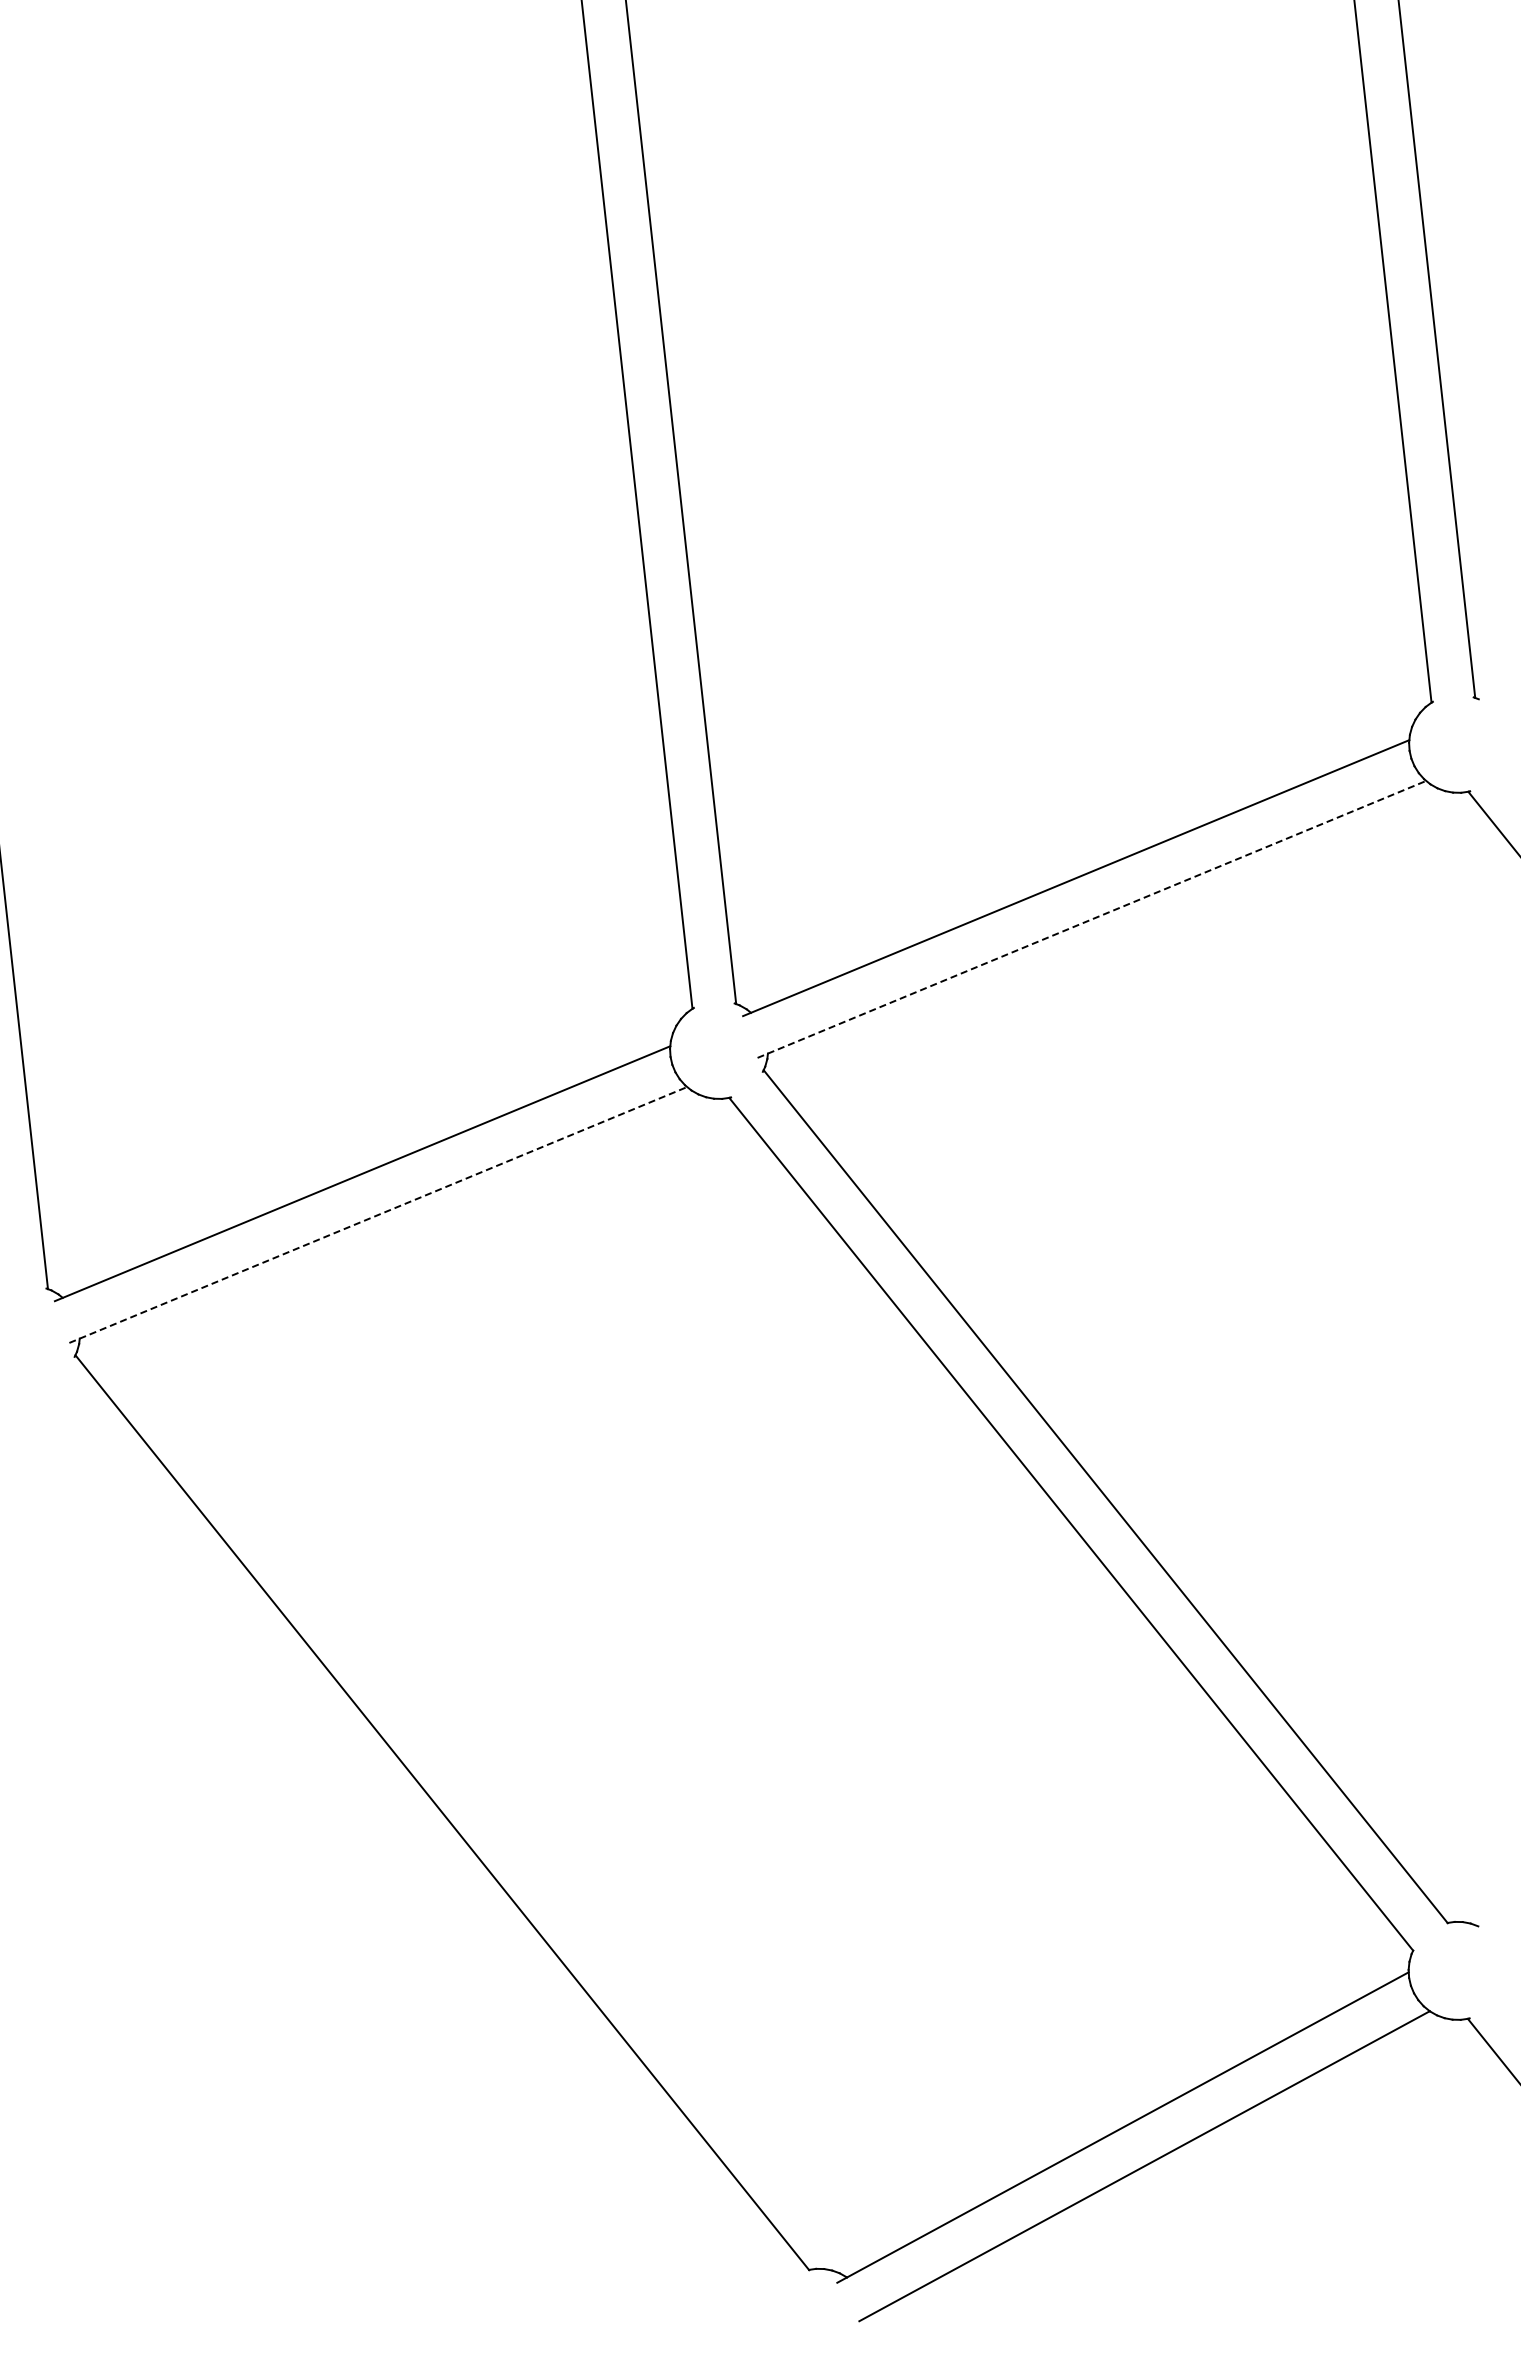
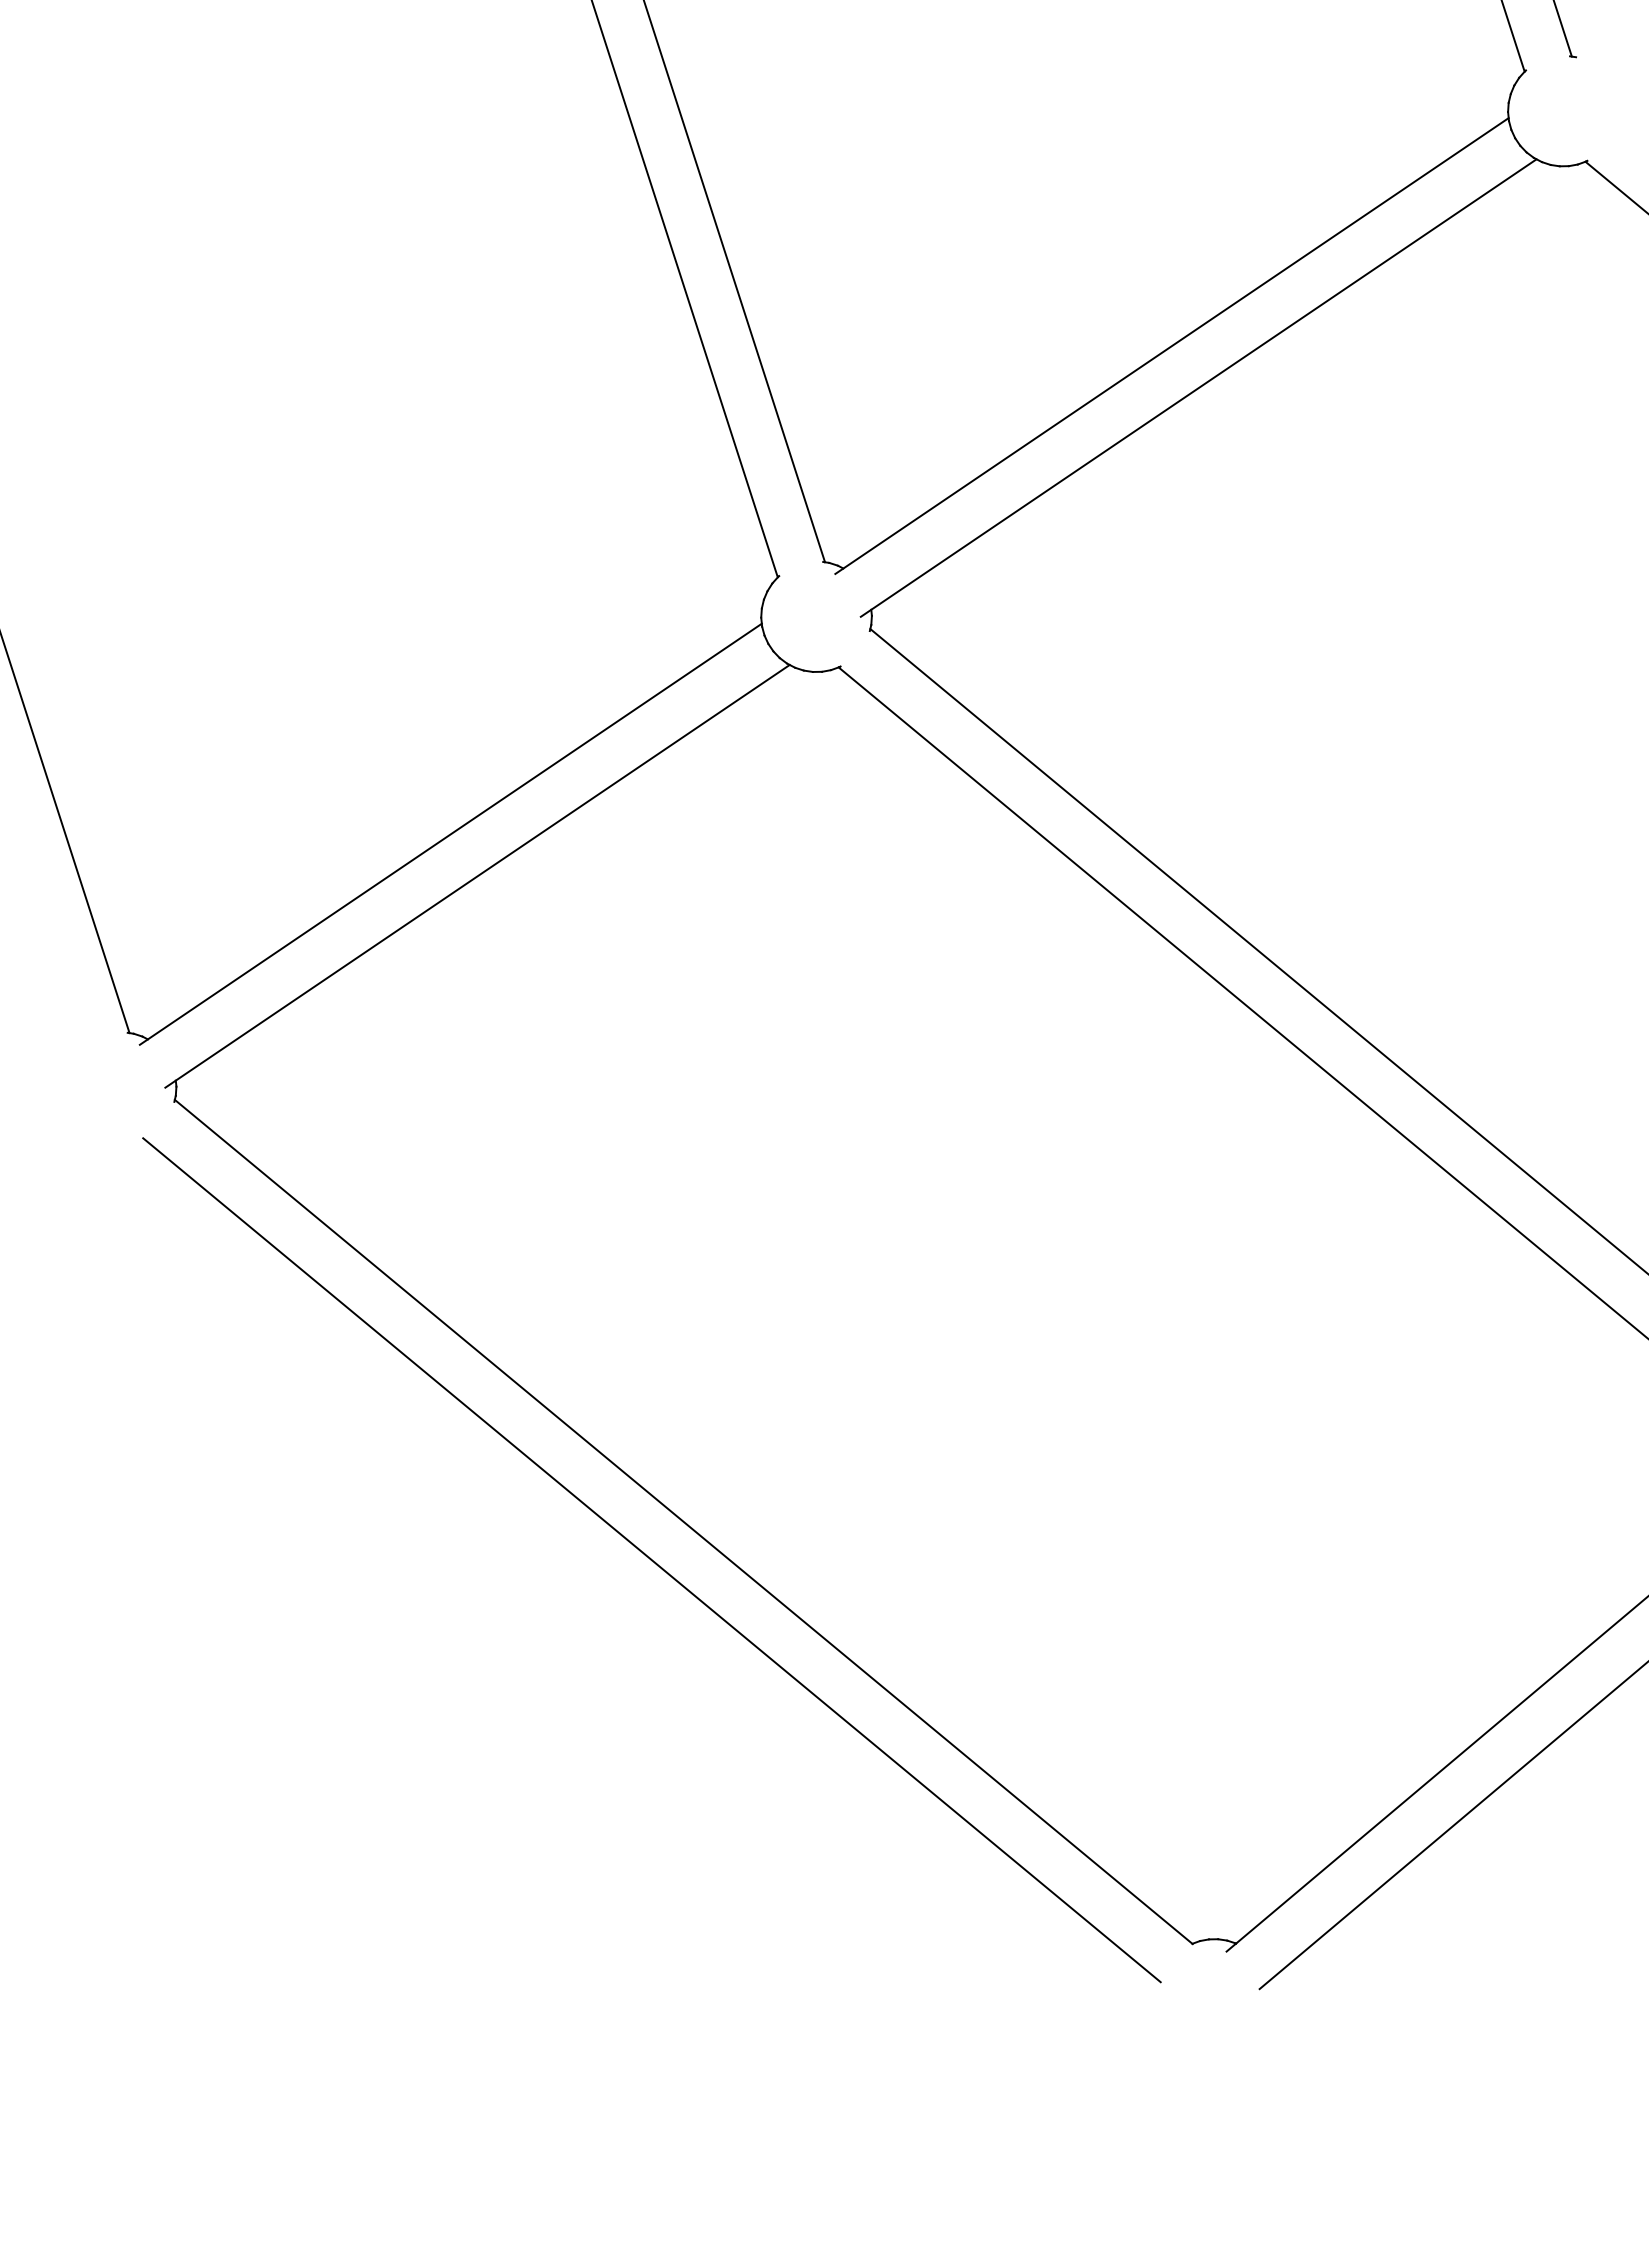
line: (1091, 919) -> (1198, 388), dashed -> solid
line: (378, 1214) -> (477, 875), dashed -> solid
line: (407, 1839) -> (651, 1559), added

